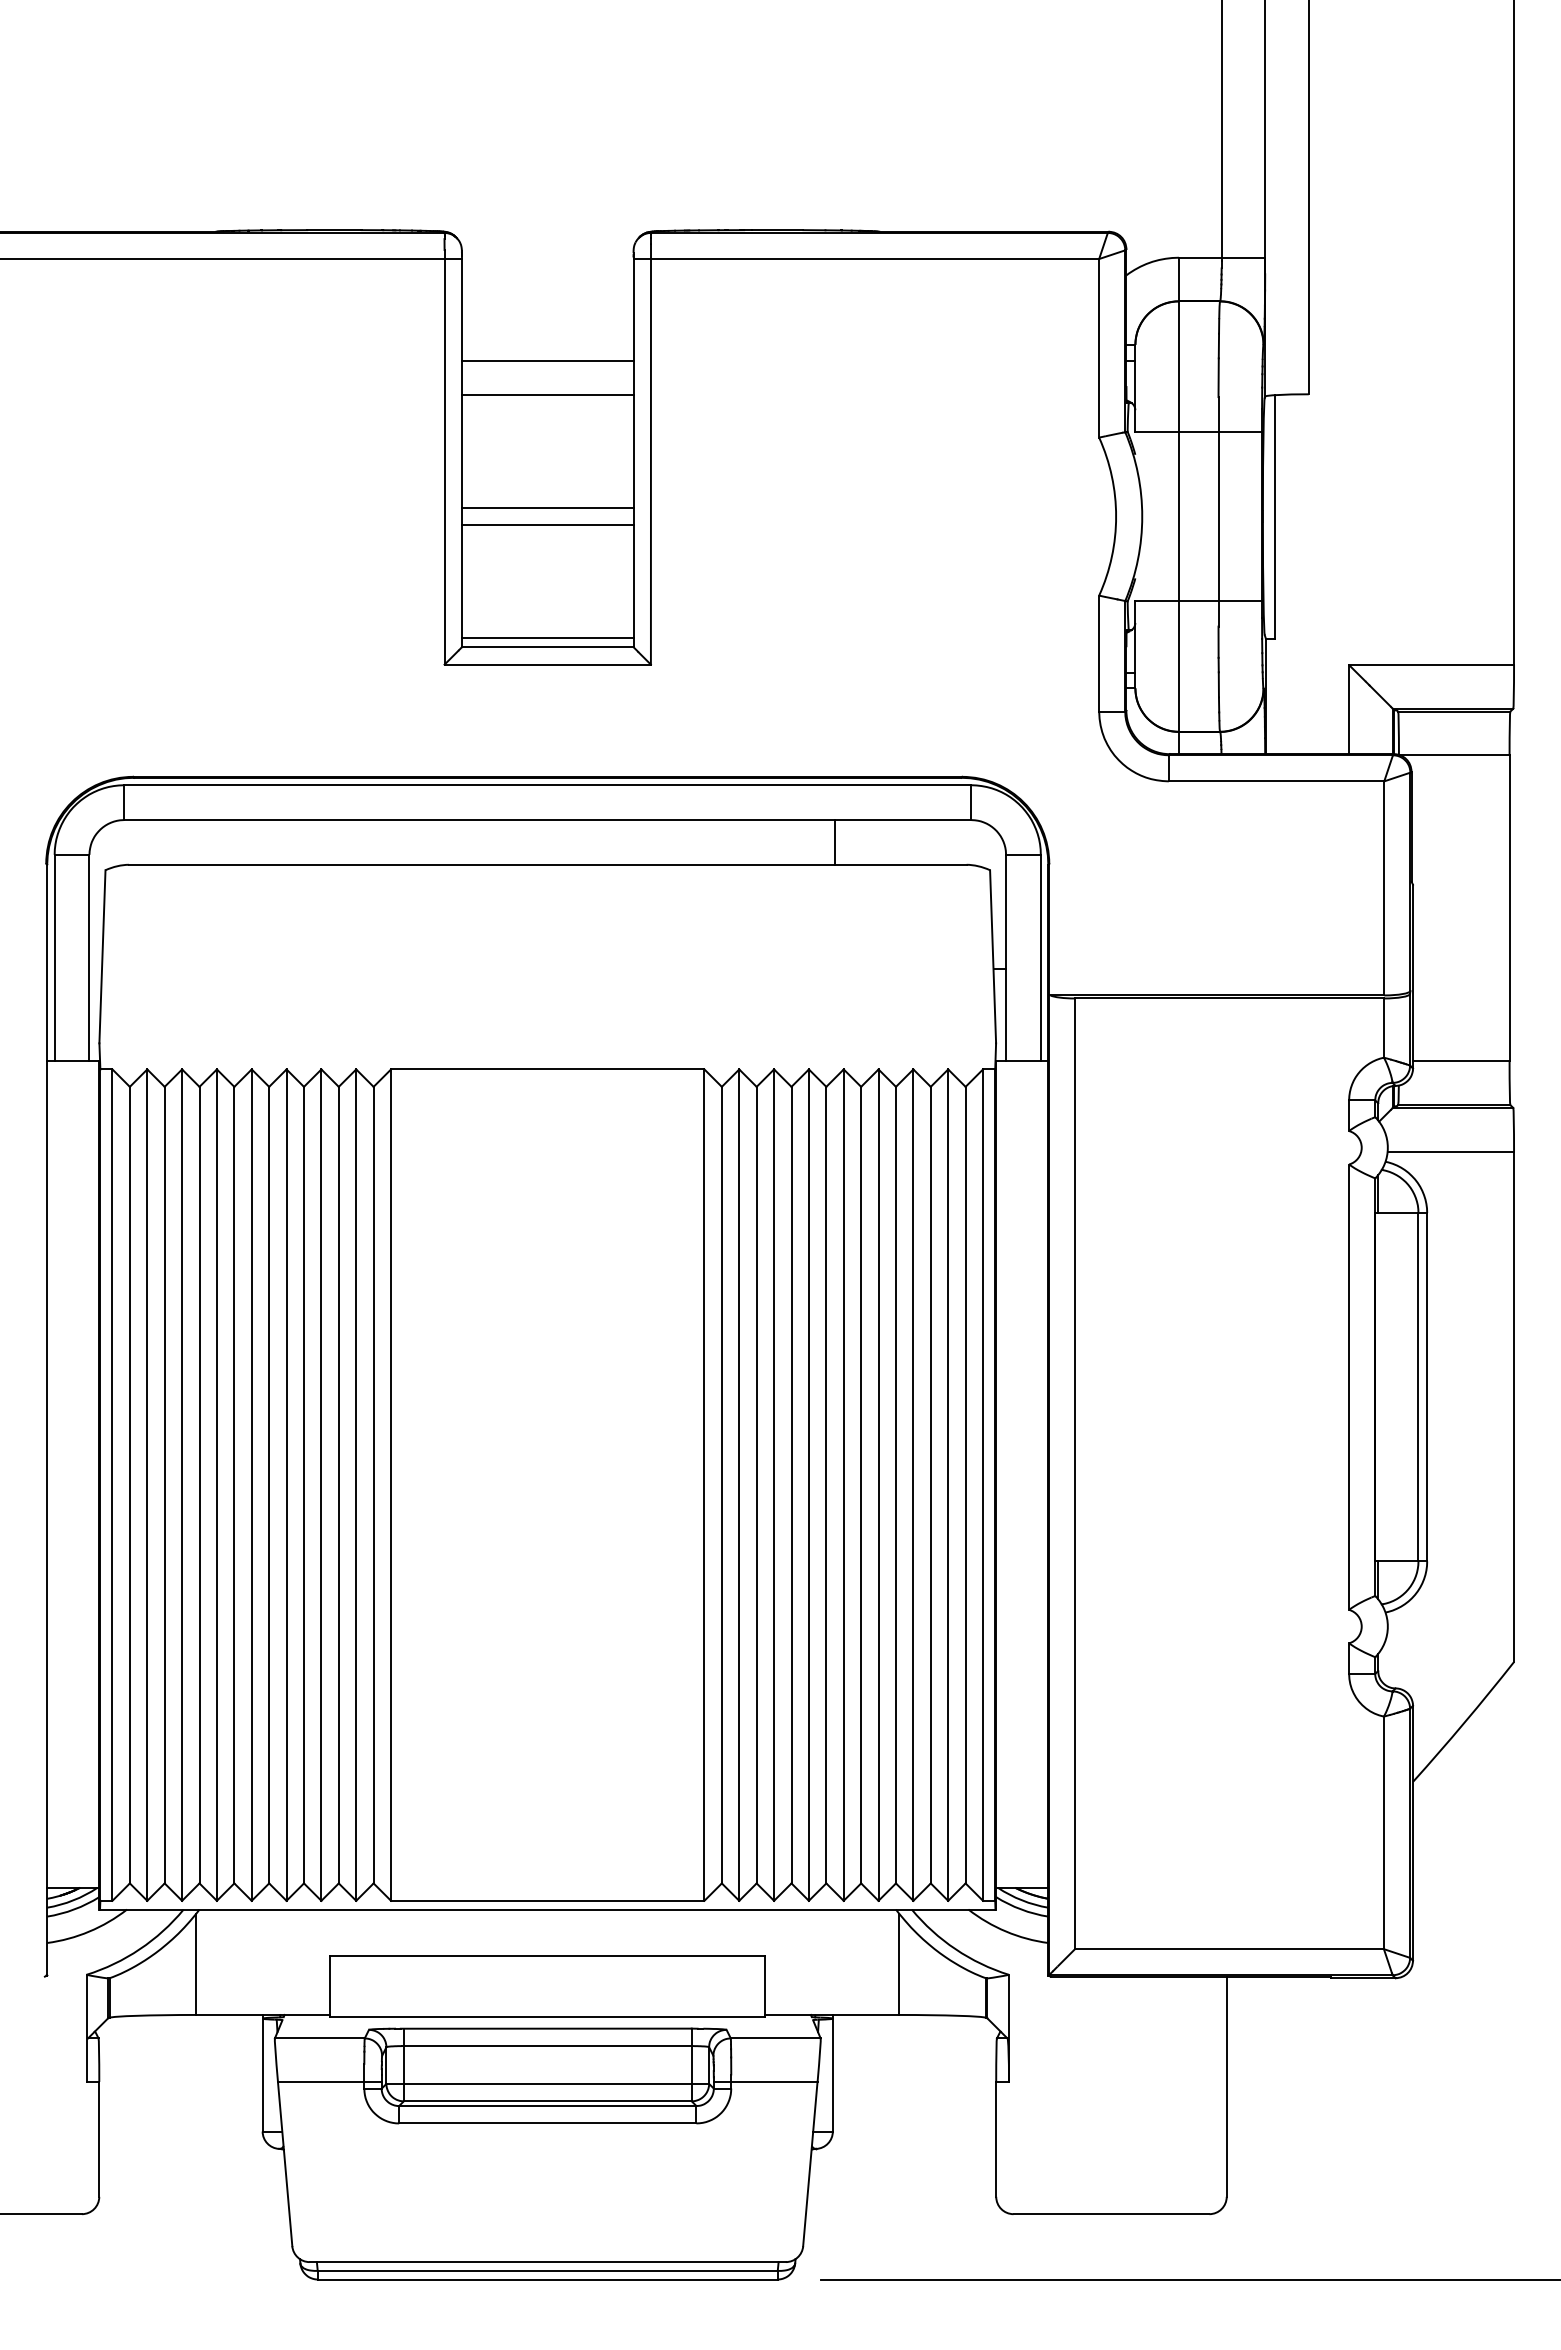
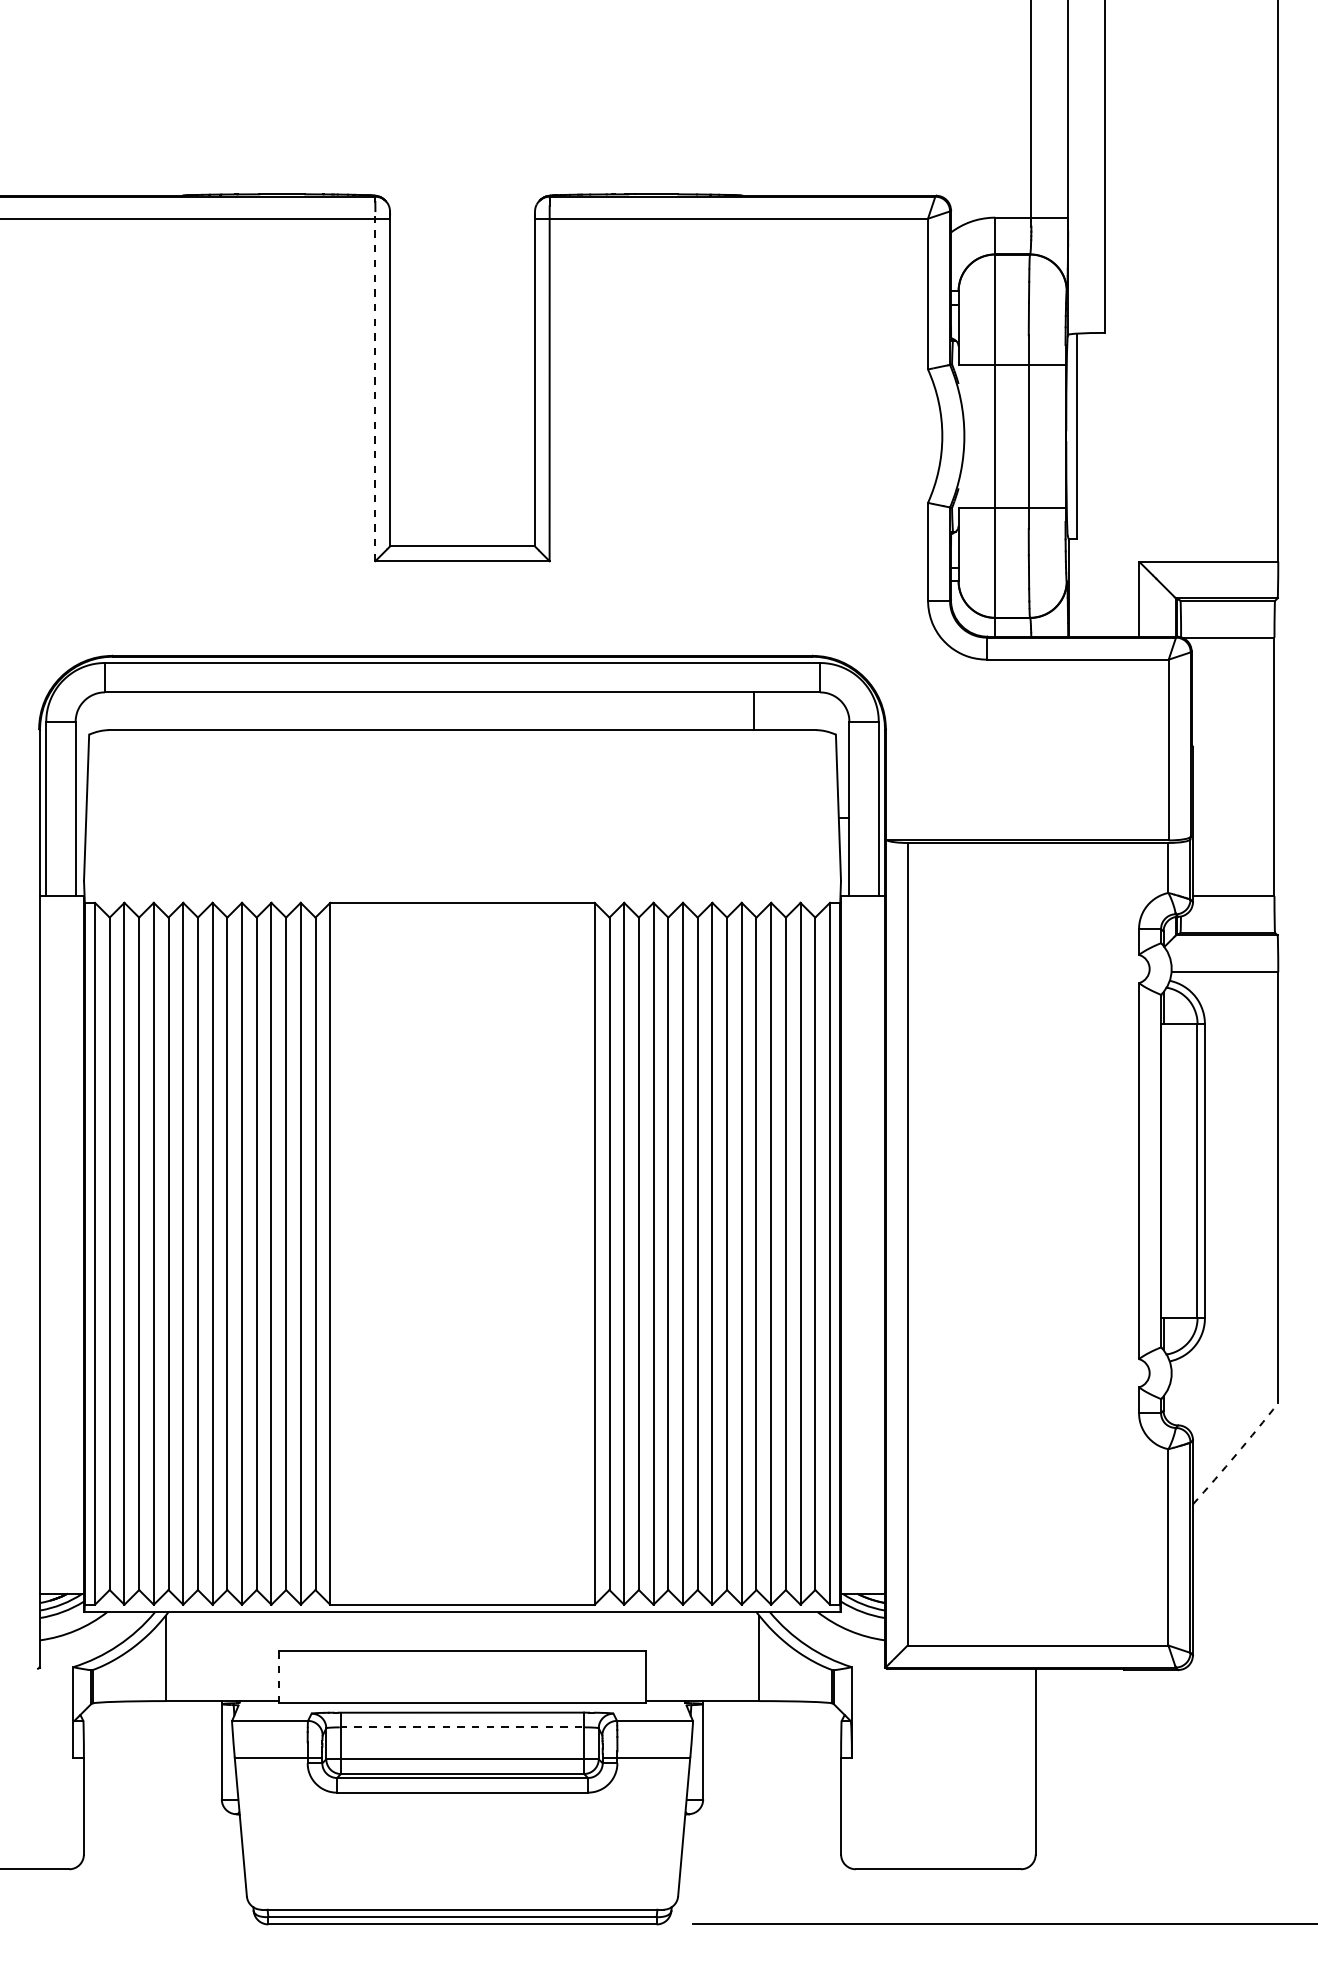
line: (547, 360) -> (462, 304), removed
line: (547, 395) -> (462, 333), removed
line: (444, 456) -> (375, 385), solid -> dashed
line: (547, 508) -> (462, 429), removed
line: (547, 524) -> (462, 442), removed
line: (547, 637) -> (462, 538), removed
line: (835, 842) -> (754, 711), moved
arc: (1464, 1722) -> (1236, 1454), solid -> dashed
line: (330, 1986) -> (279, 1677), solid -> dashed
line: (547, 2046) -> (462, 1727), solid -> dashed

